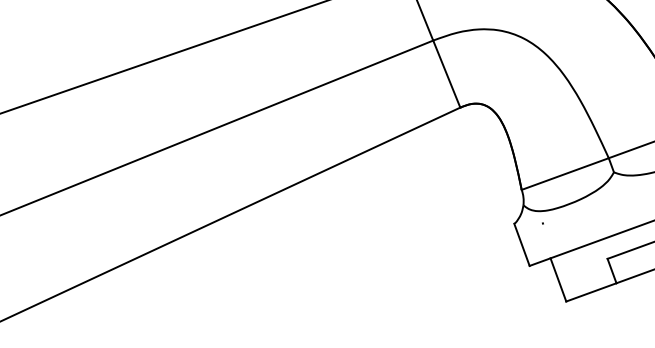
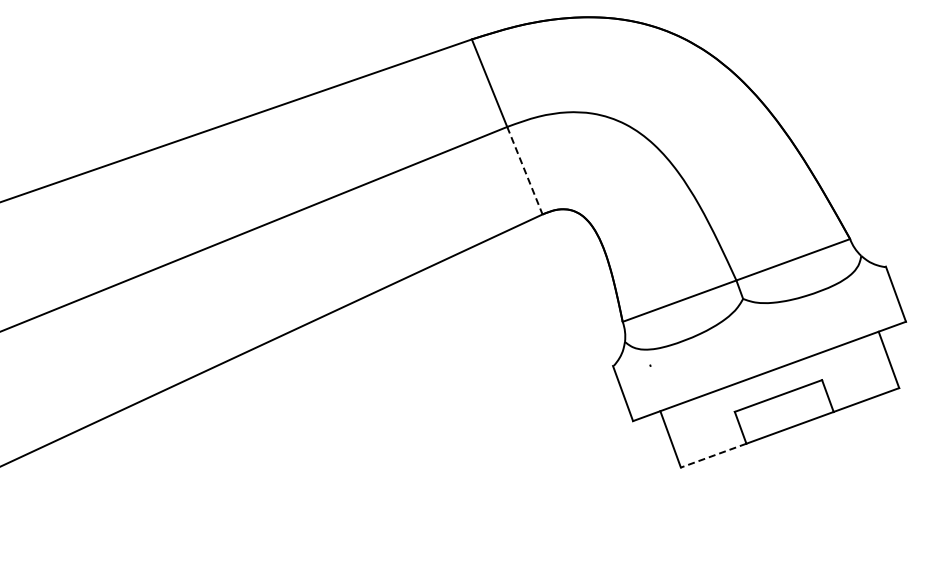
line: (447, 74) -> (525, 171), solid -> dashed
line: (591, 292) -> (713, 455), solid -> dashed

